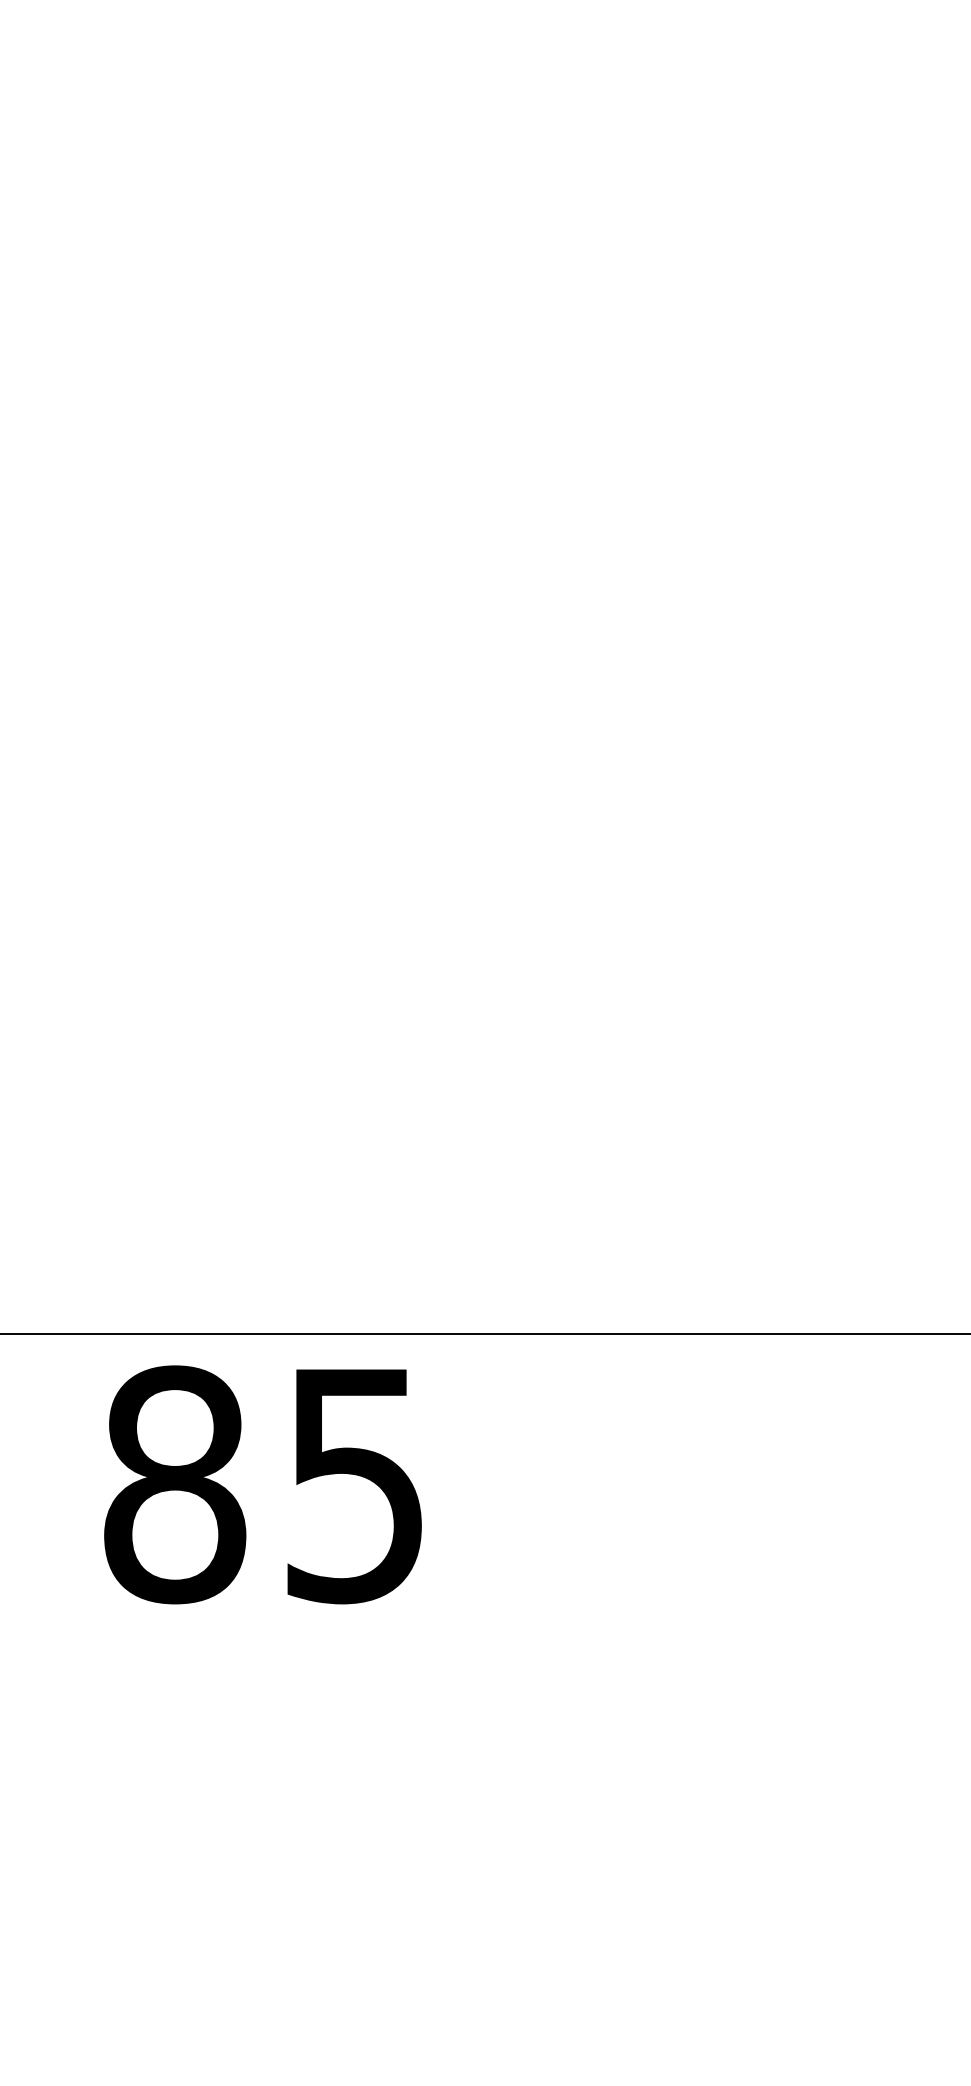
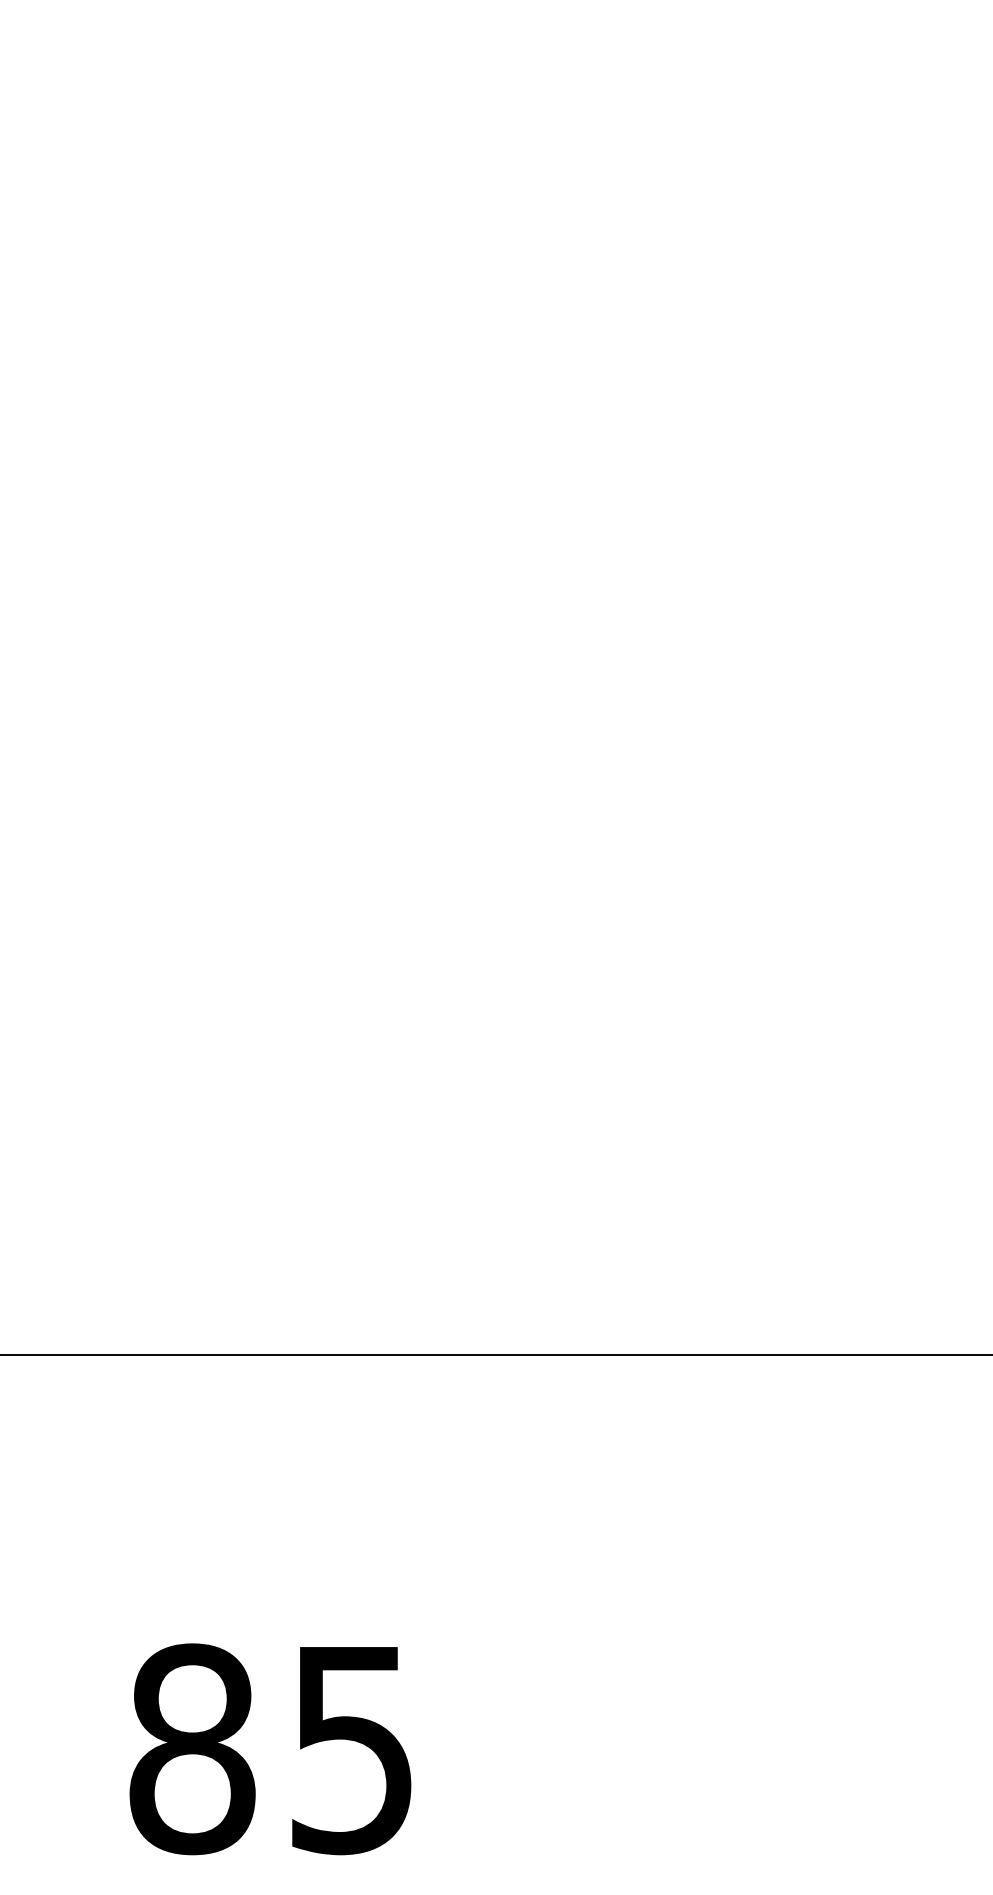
text: (263, 1485) -> (270, 1749), moved

